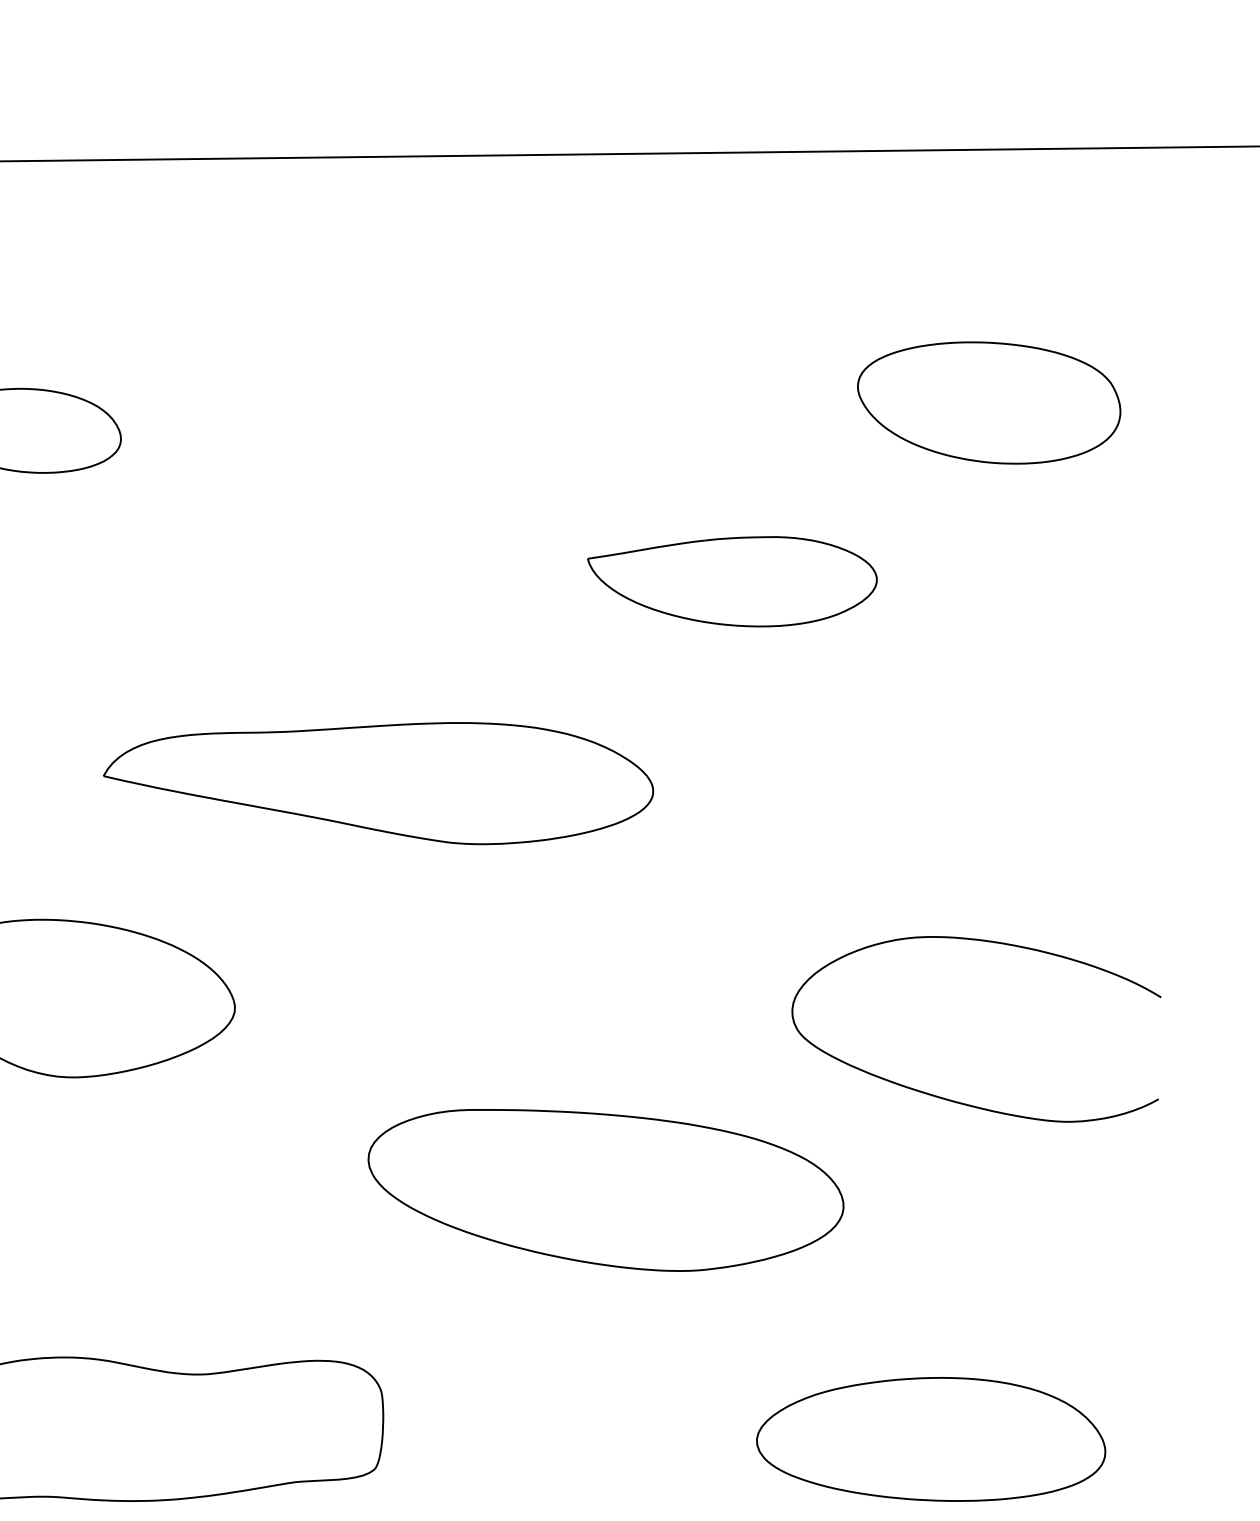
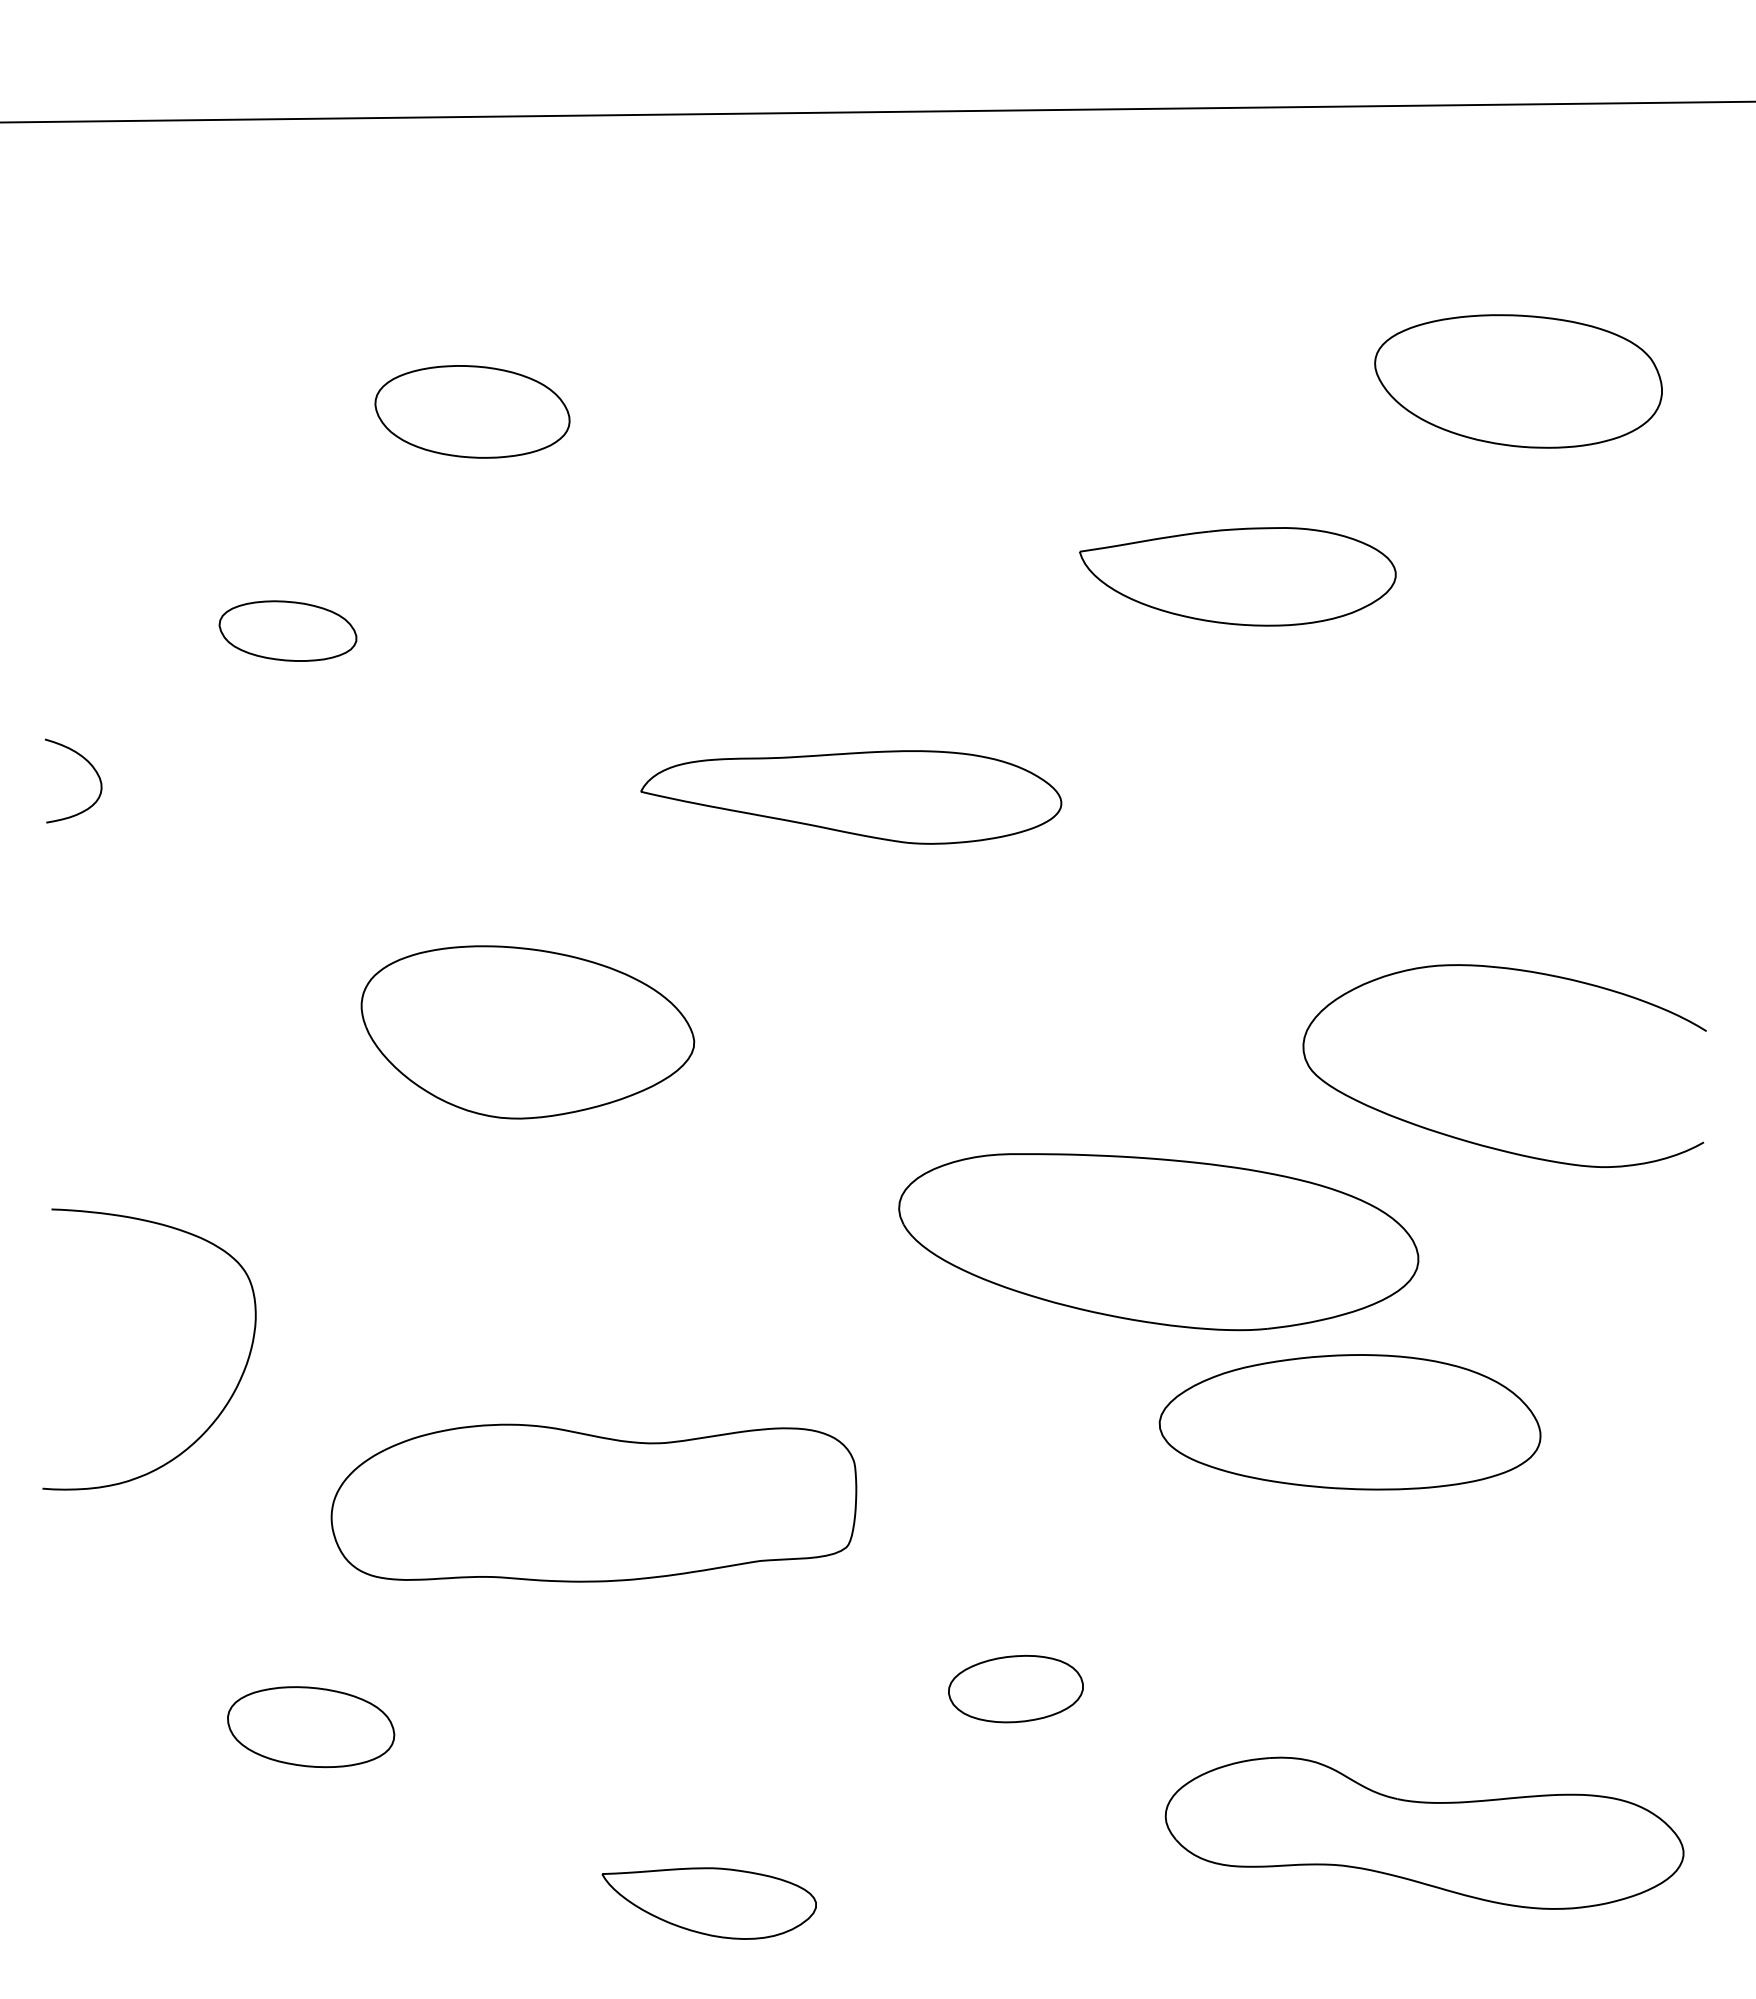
part: (378, 783) -> (851, 797), size x0.7
part: (605, 1190) -> (1158, 1242), moved
part: (930, 1439) -> (1349, 1422), moved

